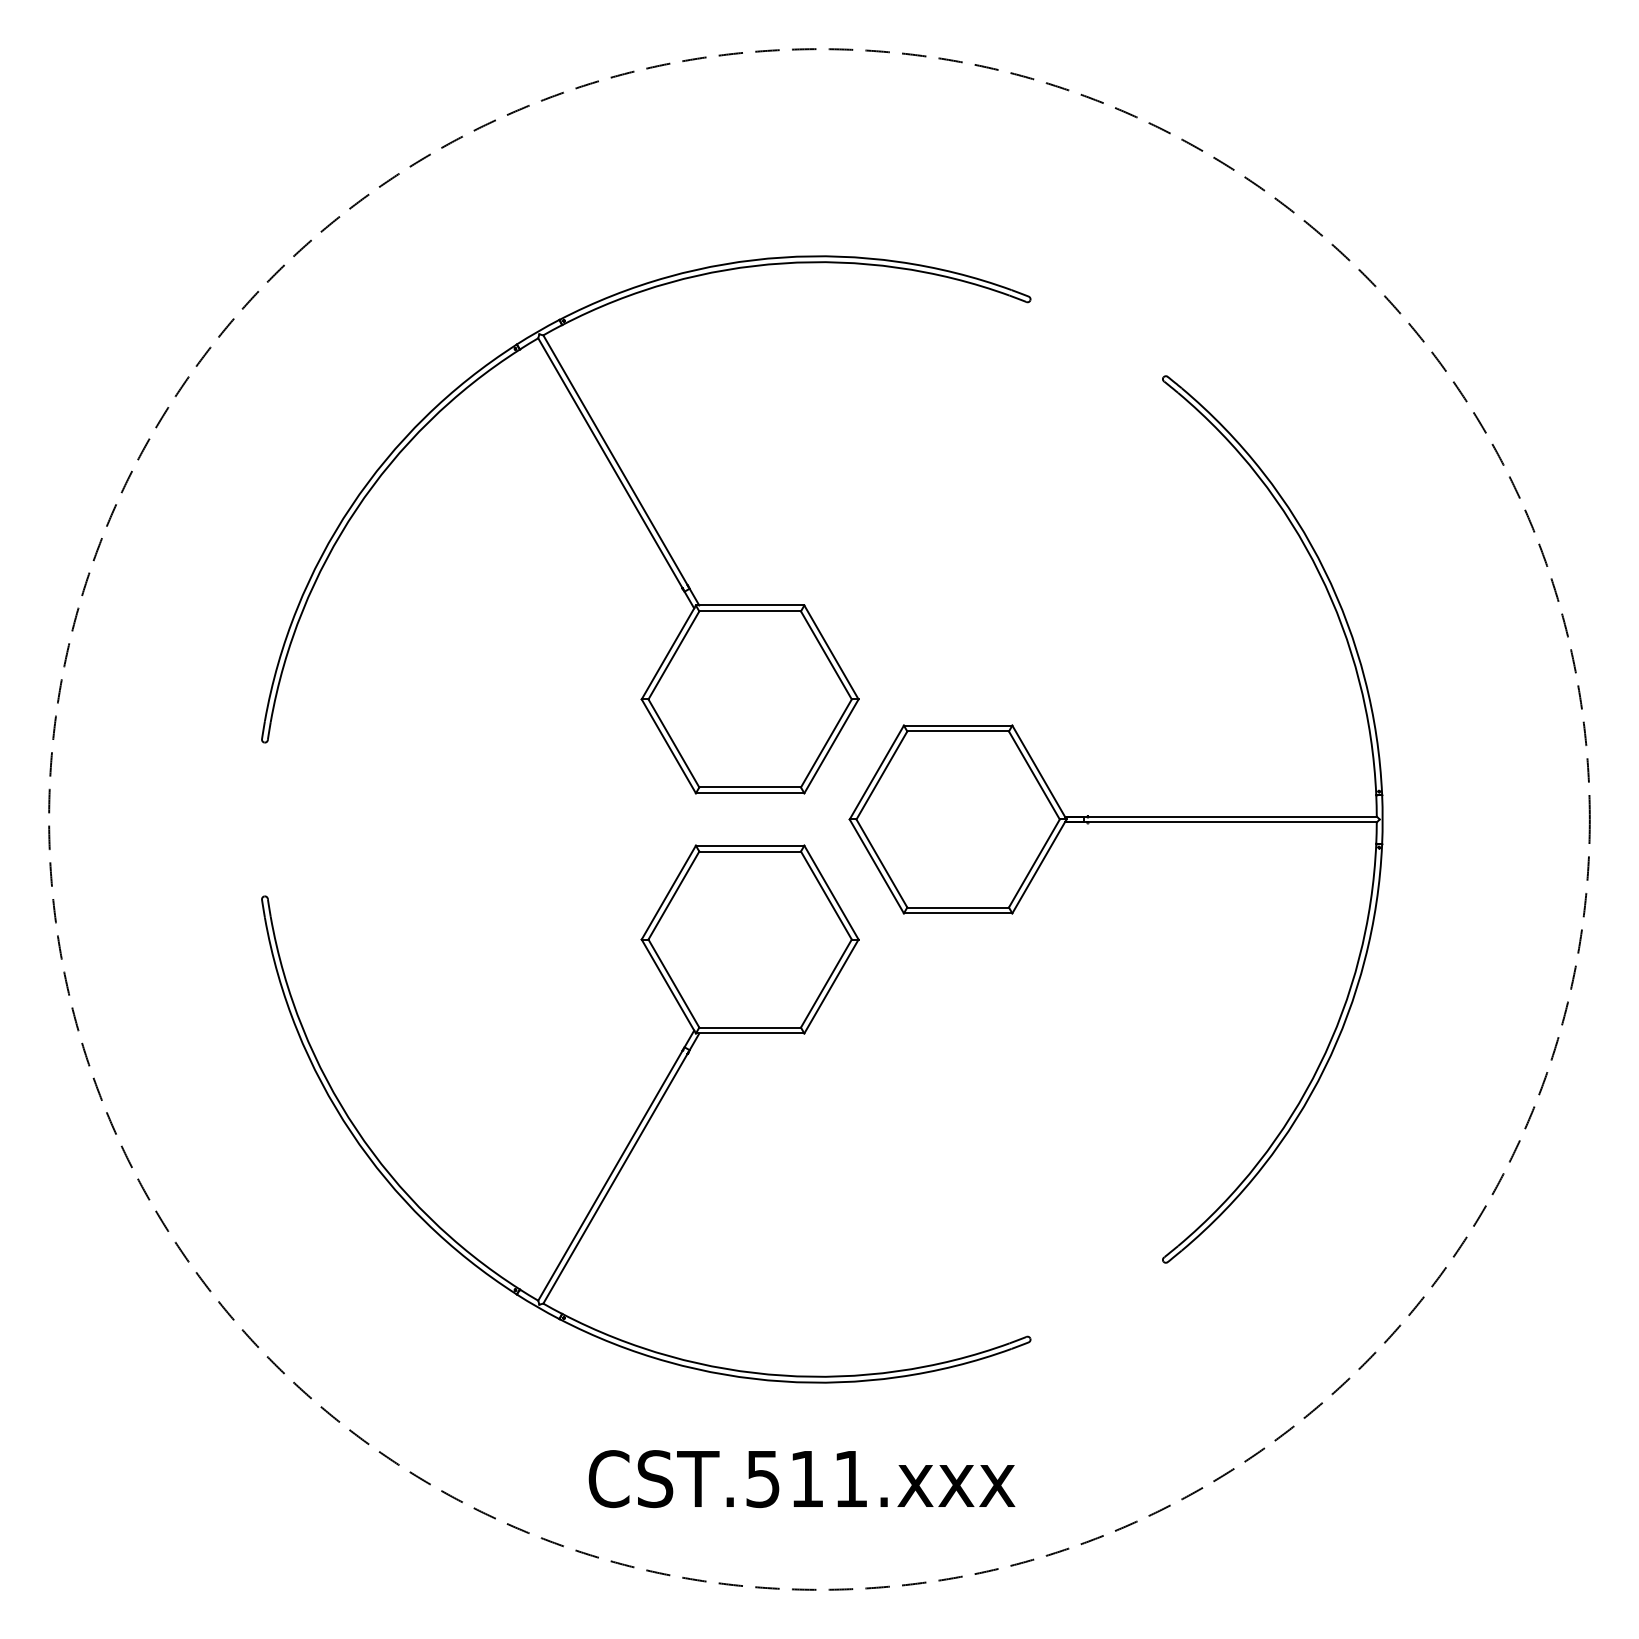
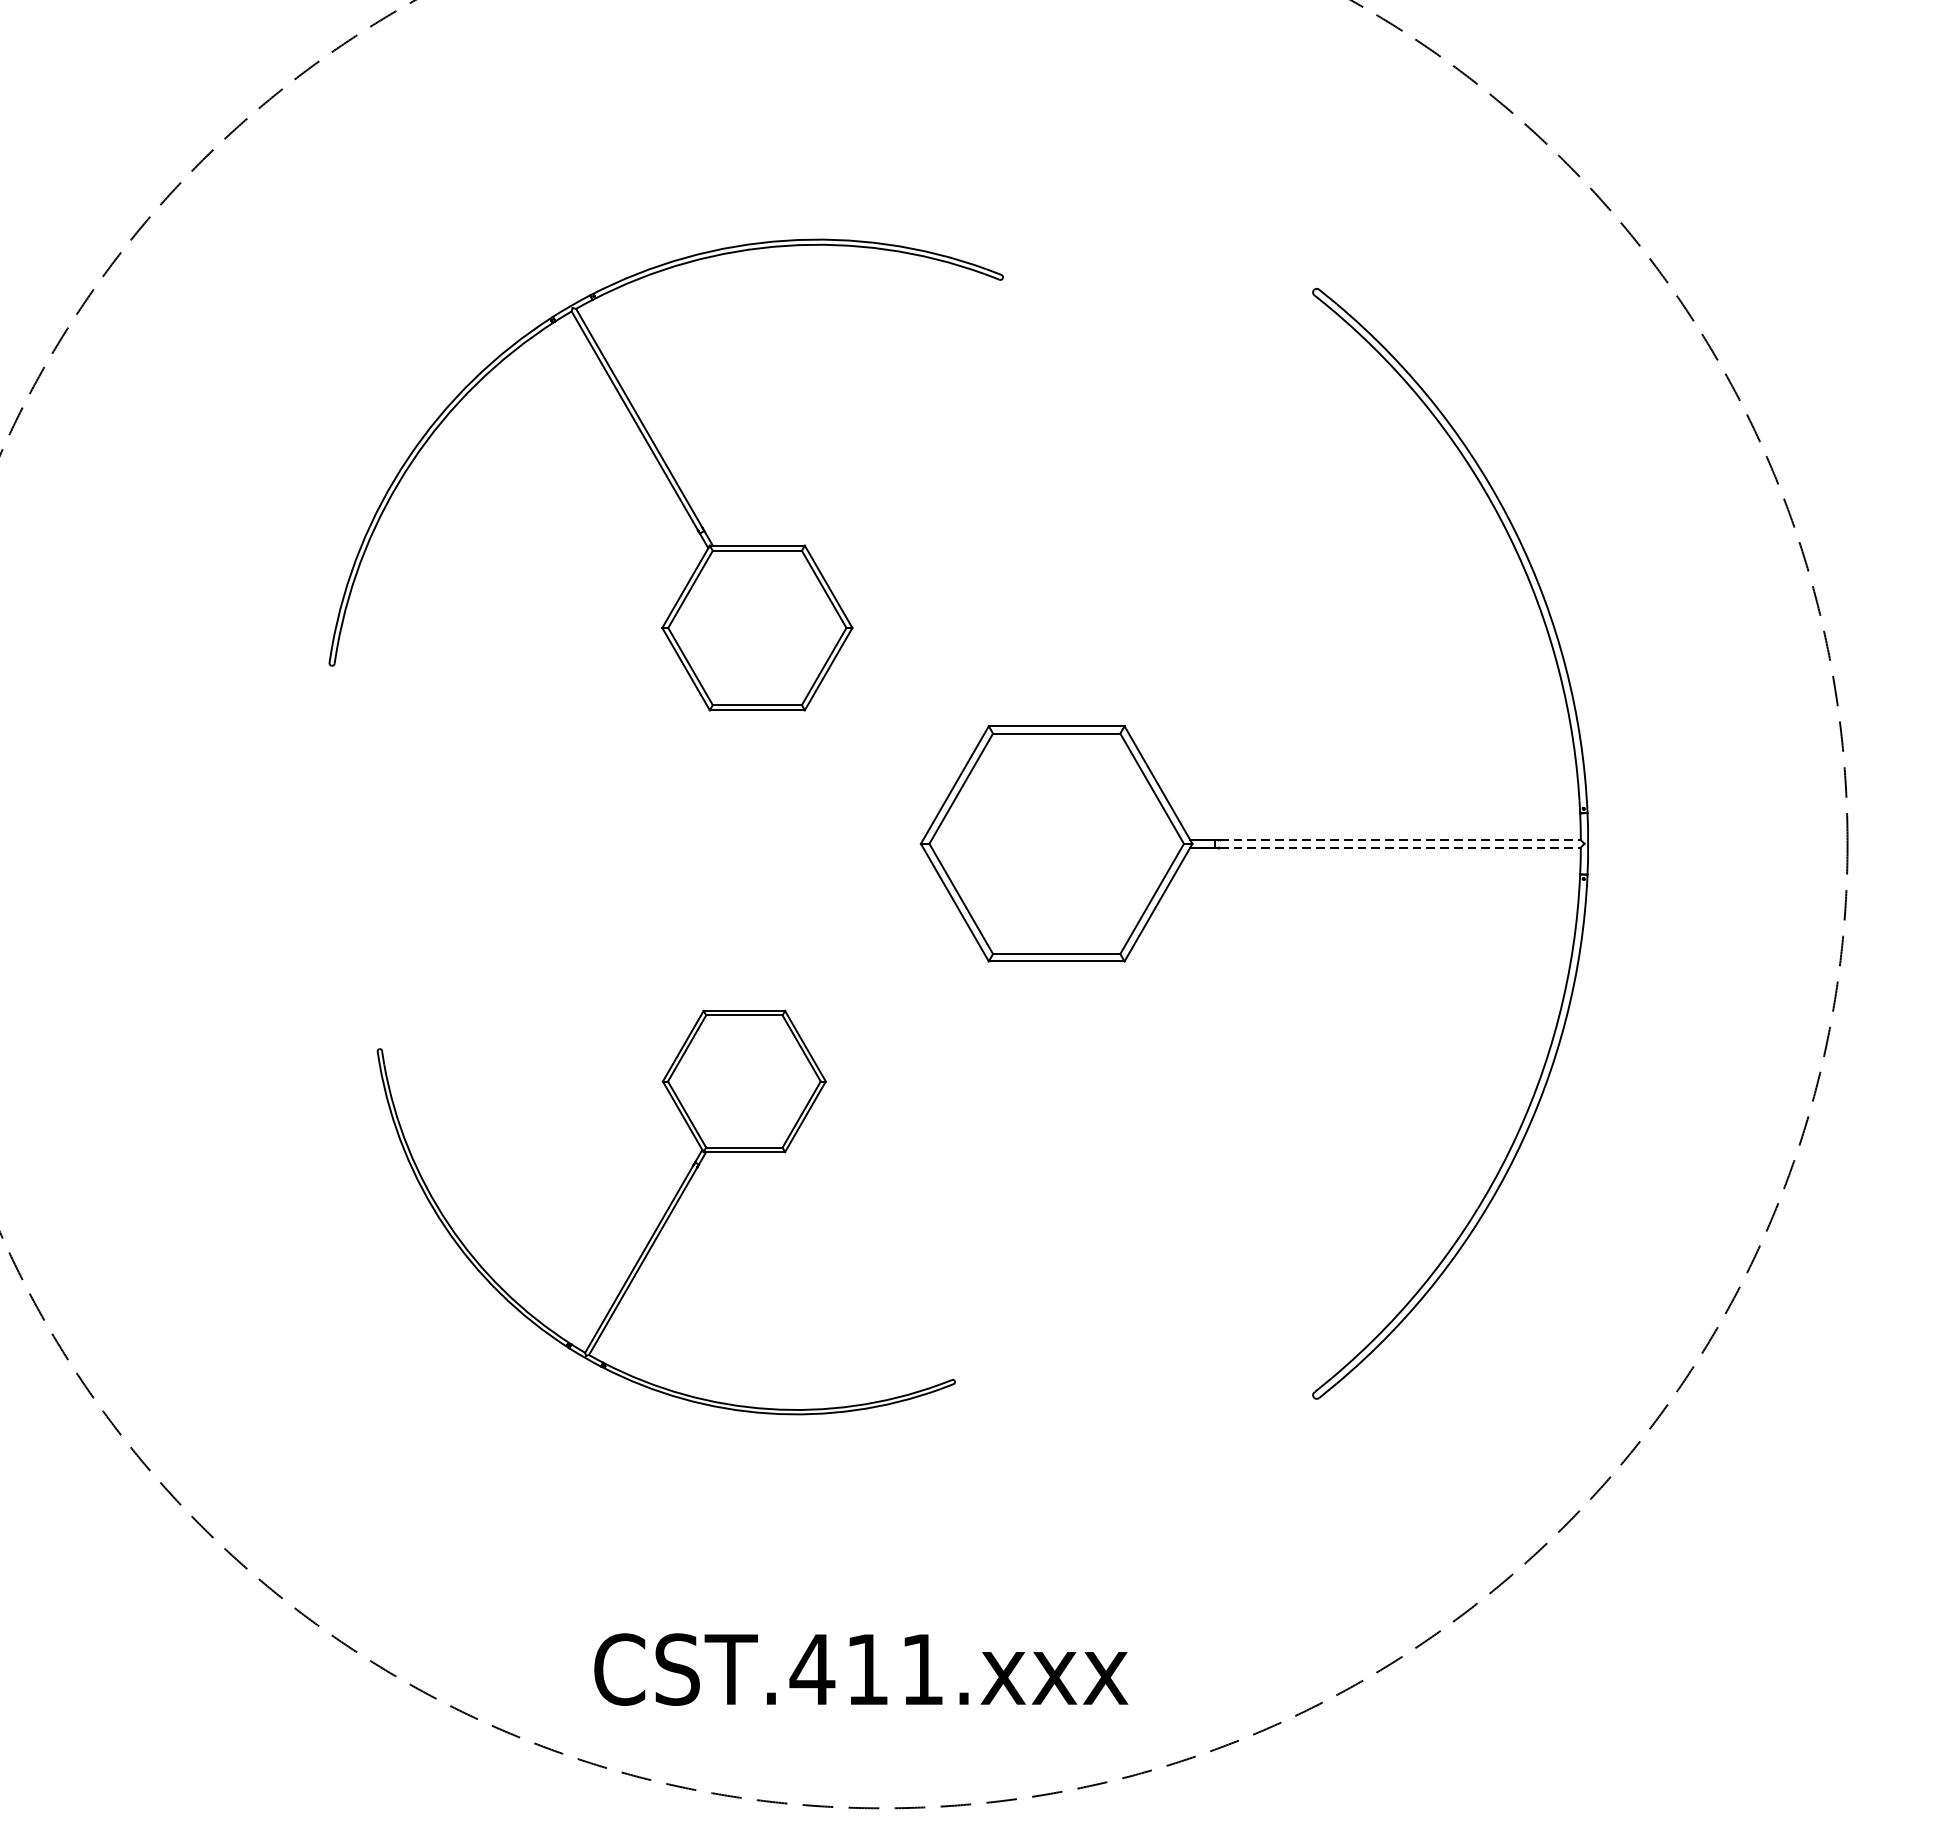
part: (646, 524) -> (666, 474), size x0.7
line: (1233, 816) -> (1401, 840), solid -> dashed
line: (1233, 822) -> (1401, 847), solid -> dashed
part: (646, 1113) -> (666, 1211), size x0.6
text: (762, 1479) -> (811, 1670), CST.511.xxx -> CST.411.xxx

